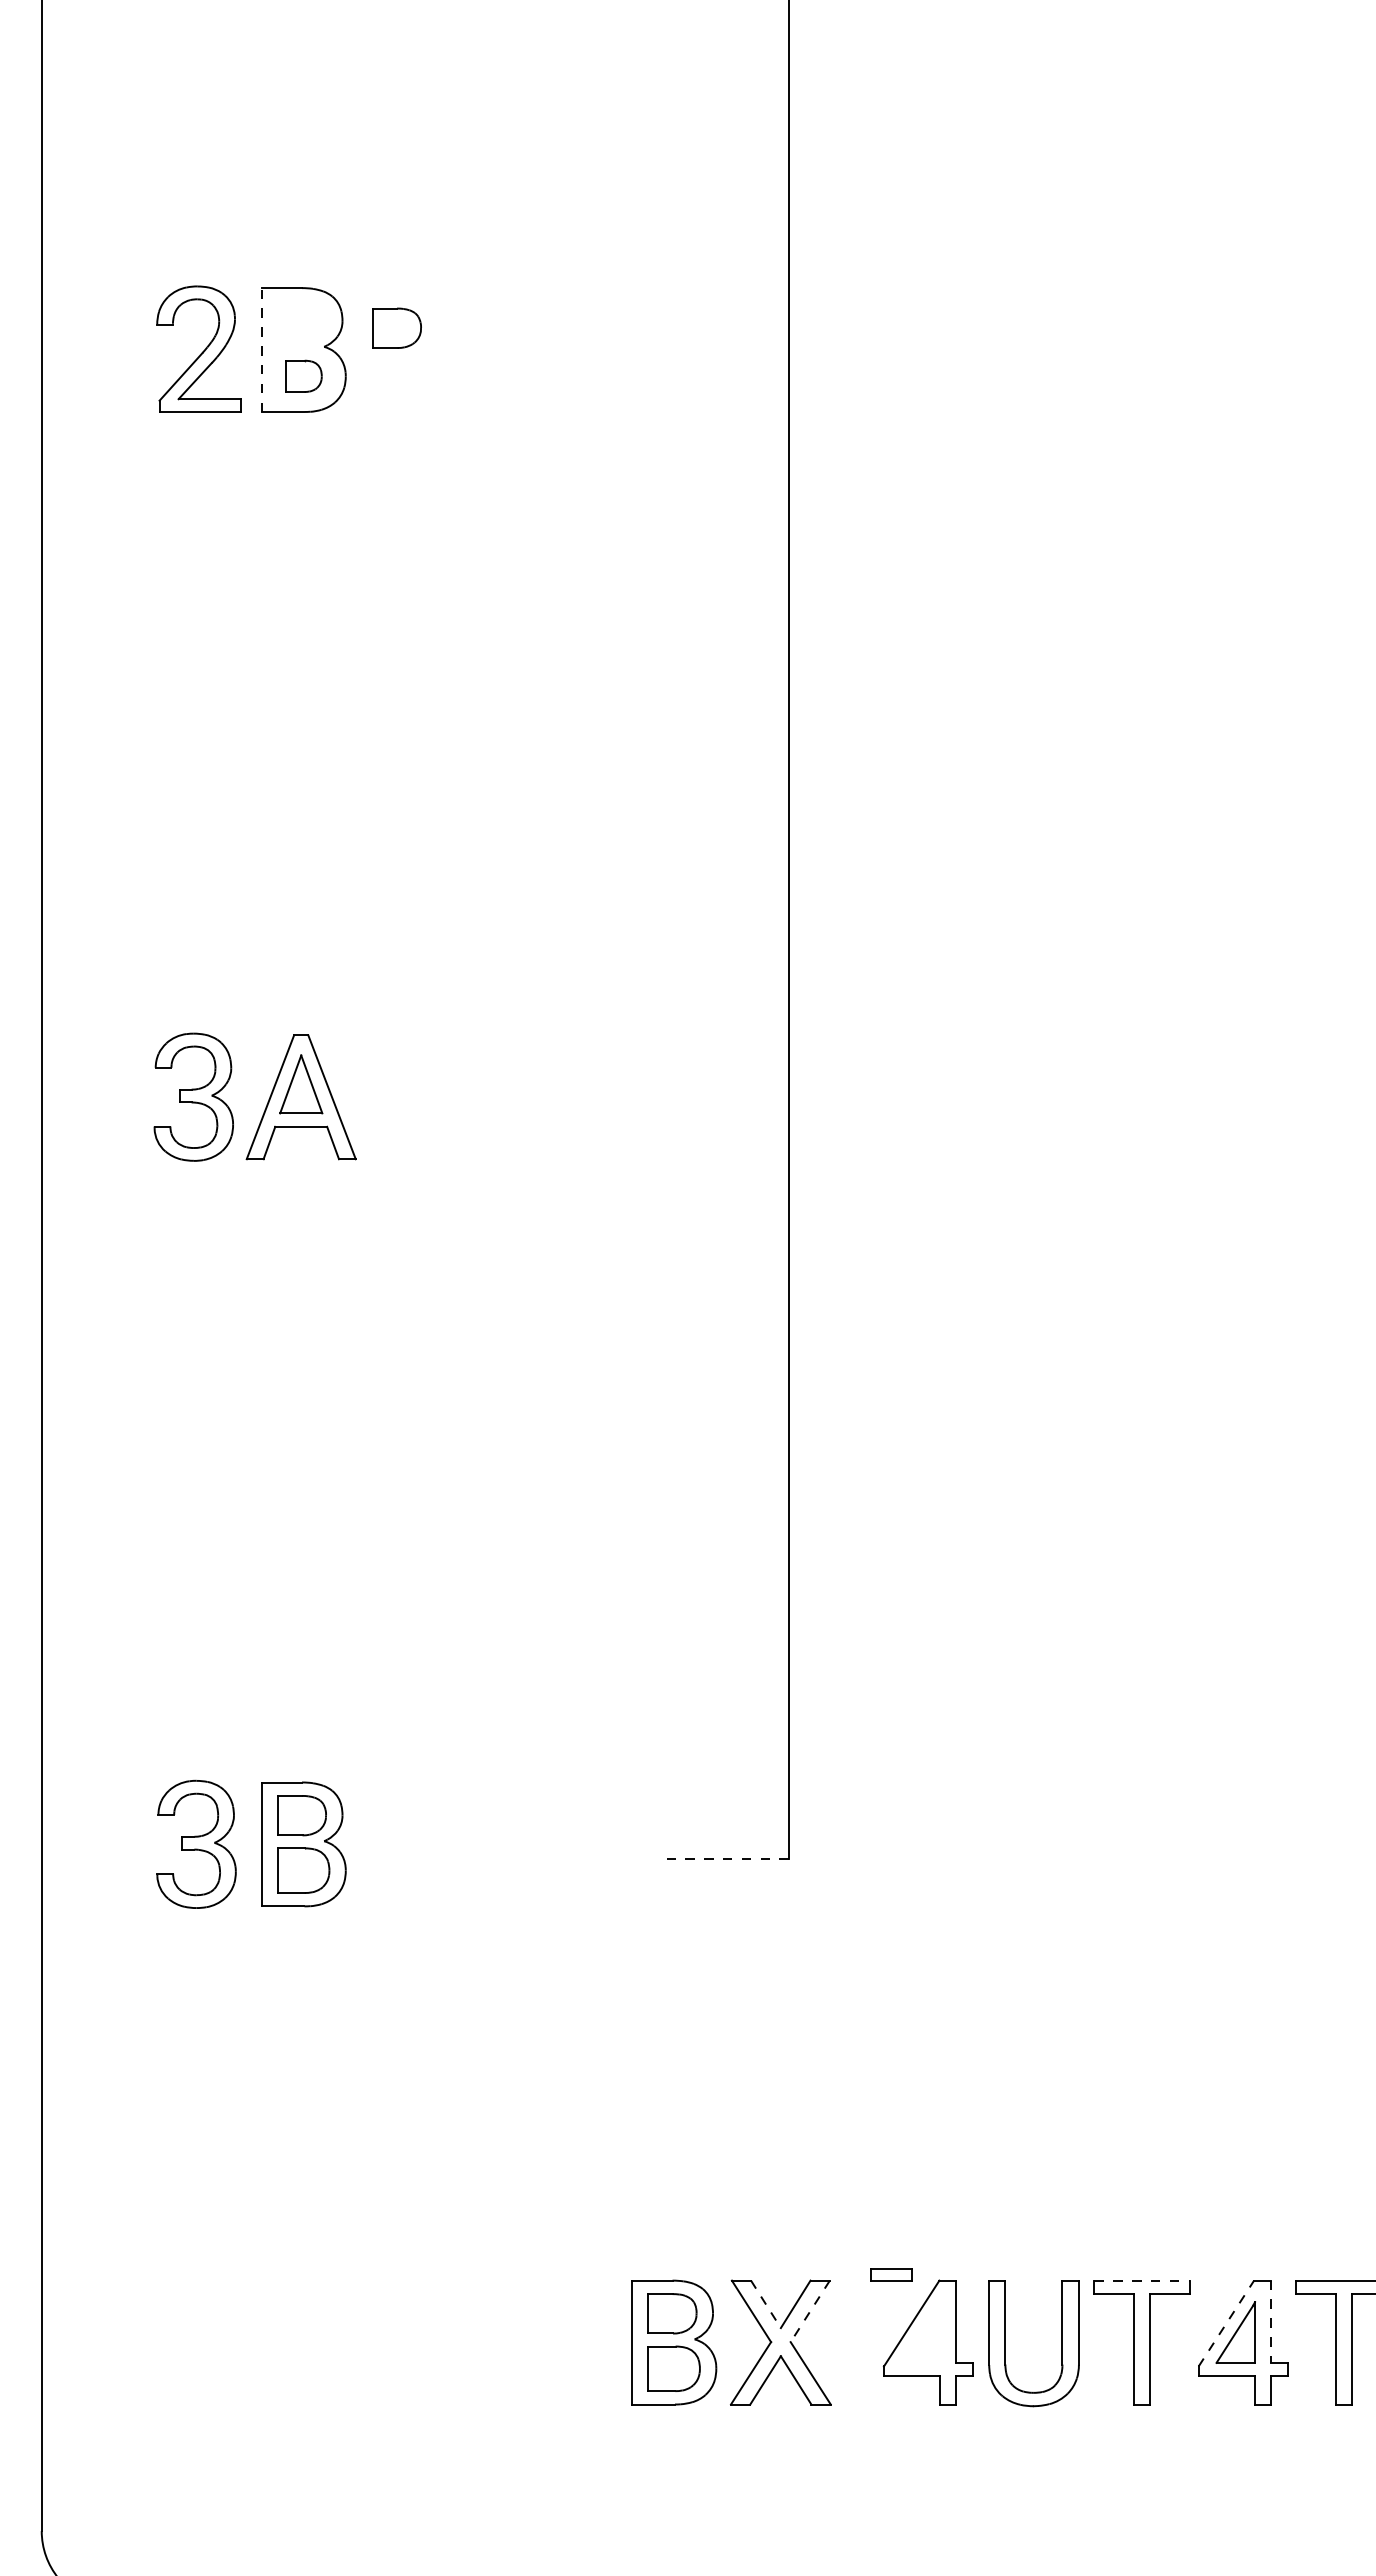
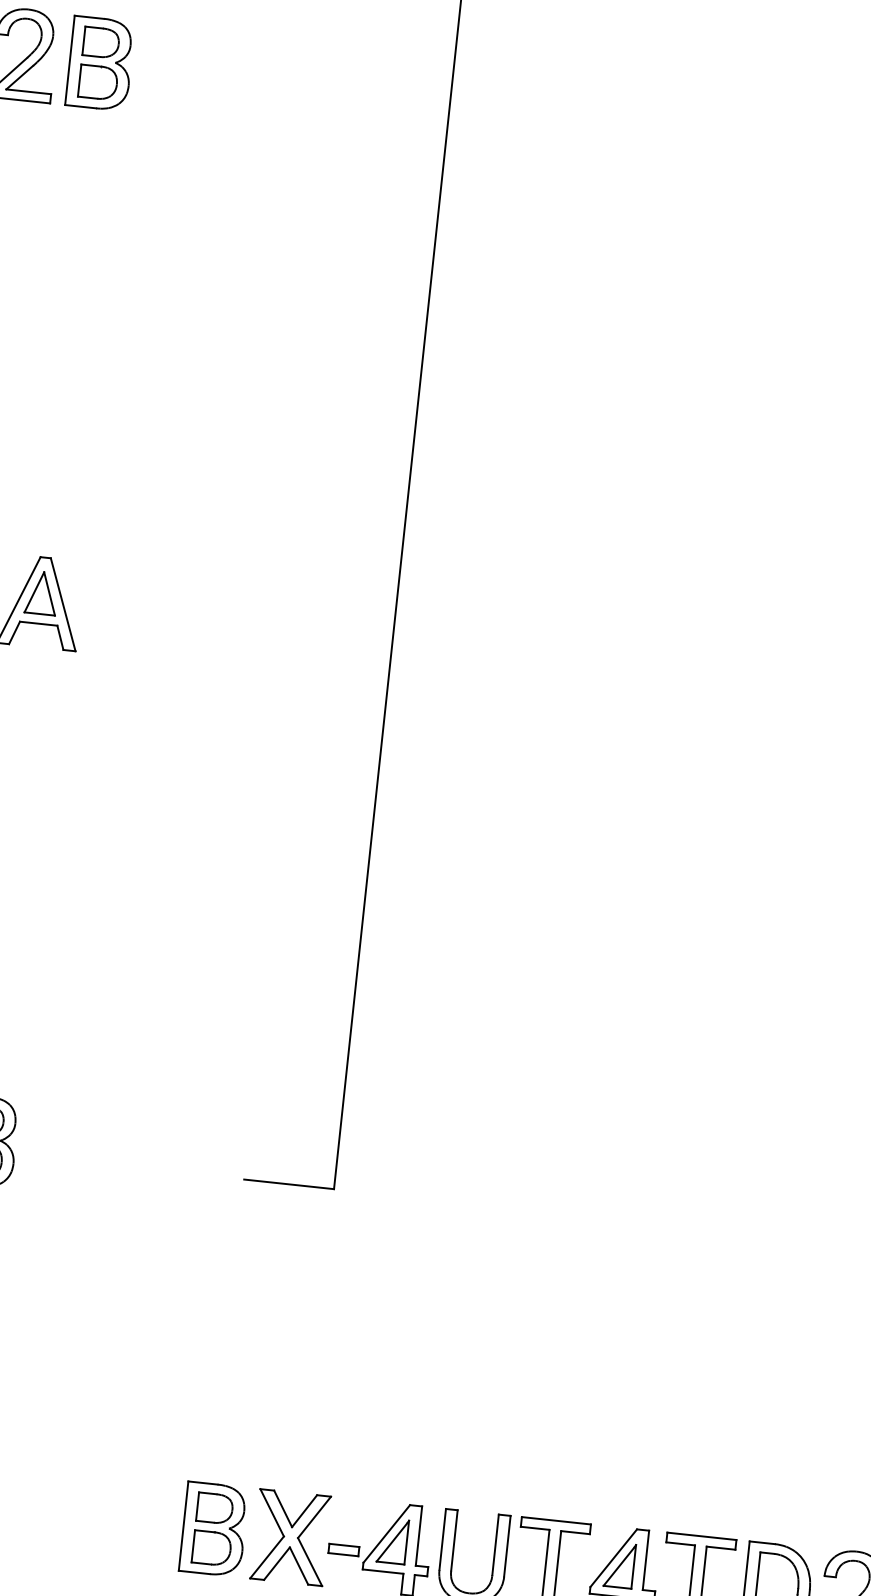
part: (396, 327) -> (101, 42), moved
line: (261, 350) -> (69, 60), dashed -> solid
part: (303, 376) -> (98, 82), size x1.43
line: (726, 1858) -> (289, 1184), dashed -> solid
part: (891, 2274) -> (344, 1549), moved
line: (1142, 2280) -> (556, 1520), dashed -> solid
line: (766, 2304) -> (283, 1509), dashed -> solid
line: (809, 2311) -> (313, 1517), dashed -> solid
line: (1270, 2322) -> (645, 1560), dashed -> solid
line: (1226, 2323) -> (613, 1558), dashed -> solid
part: (920, 2332) -> (392, 1541), added

